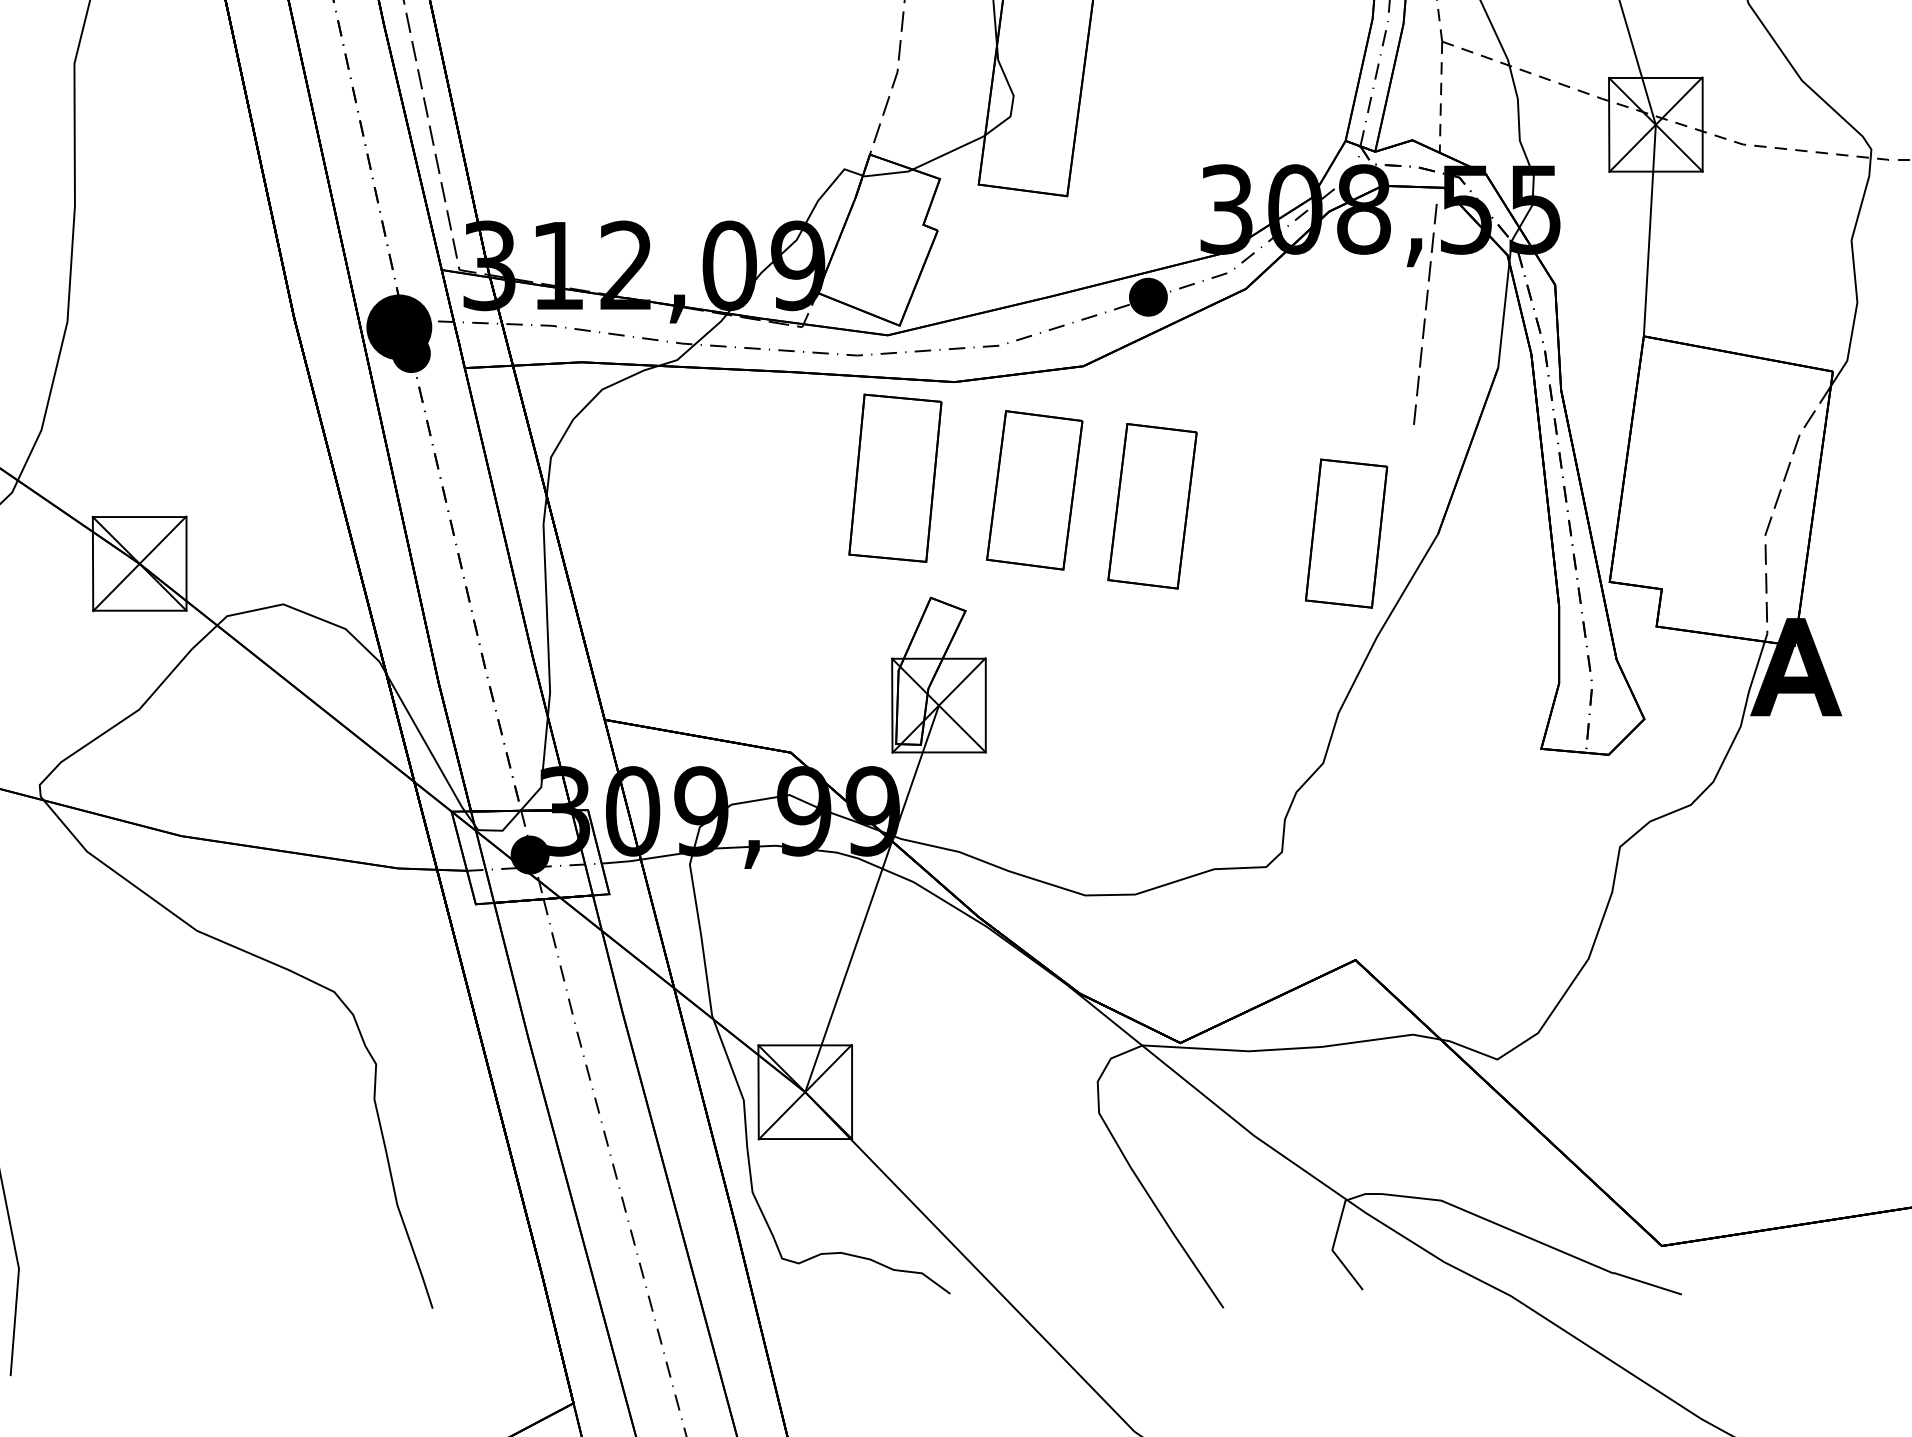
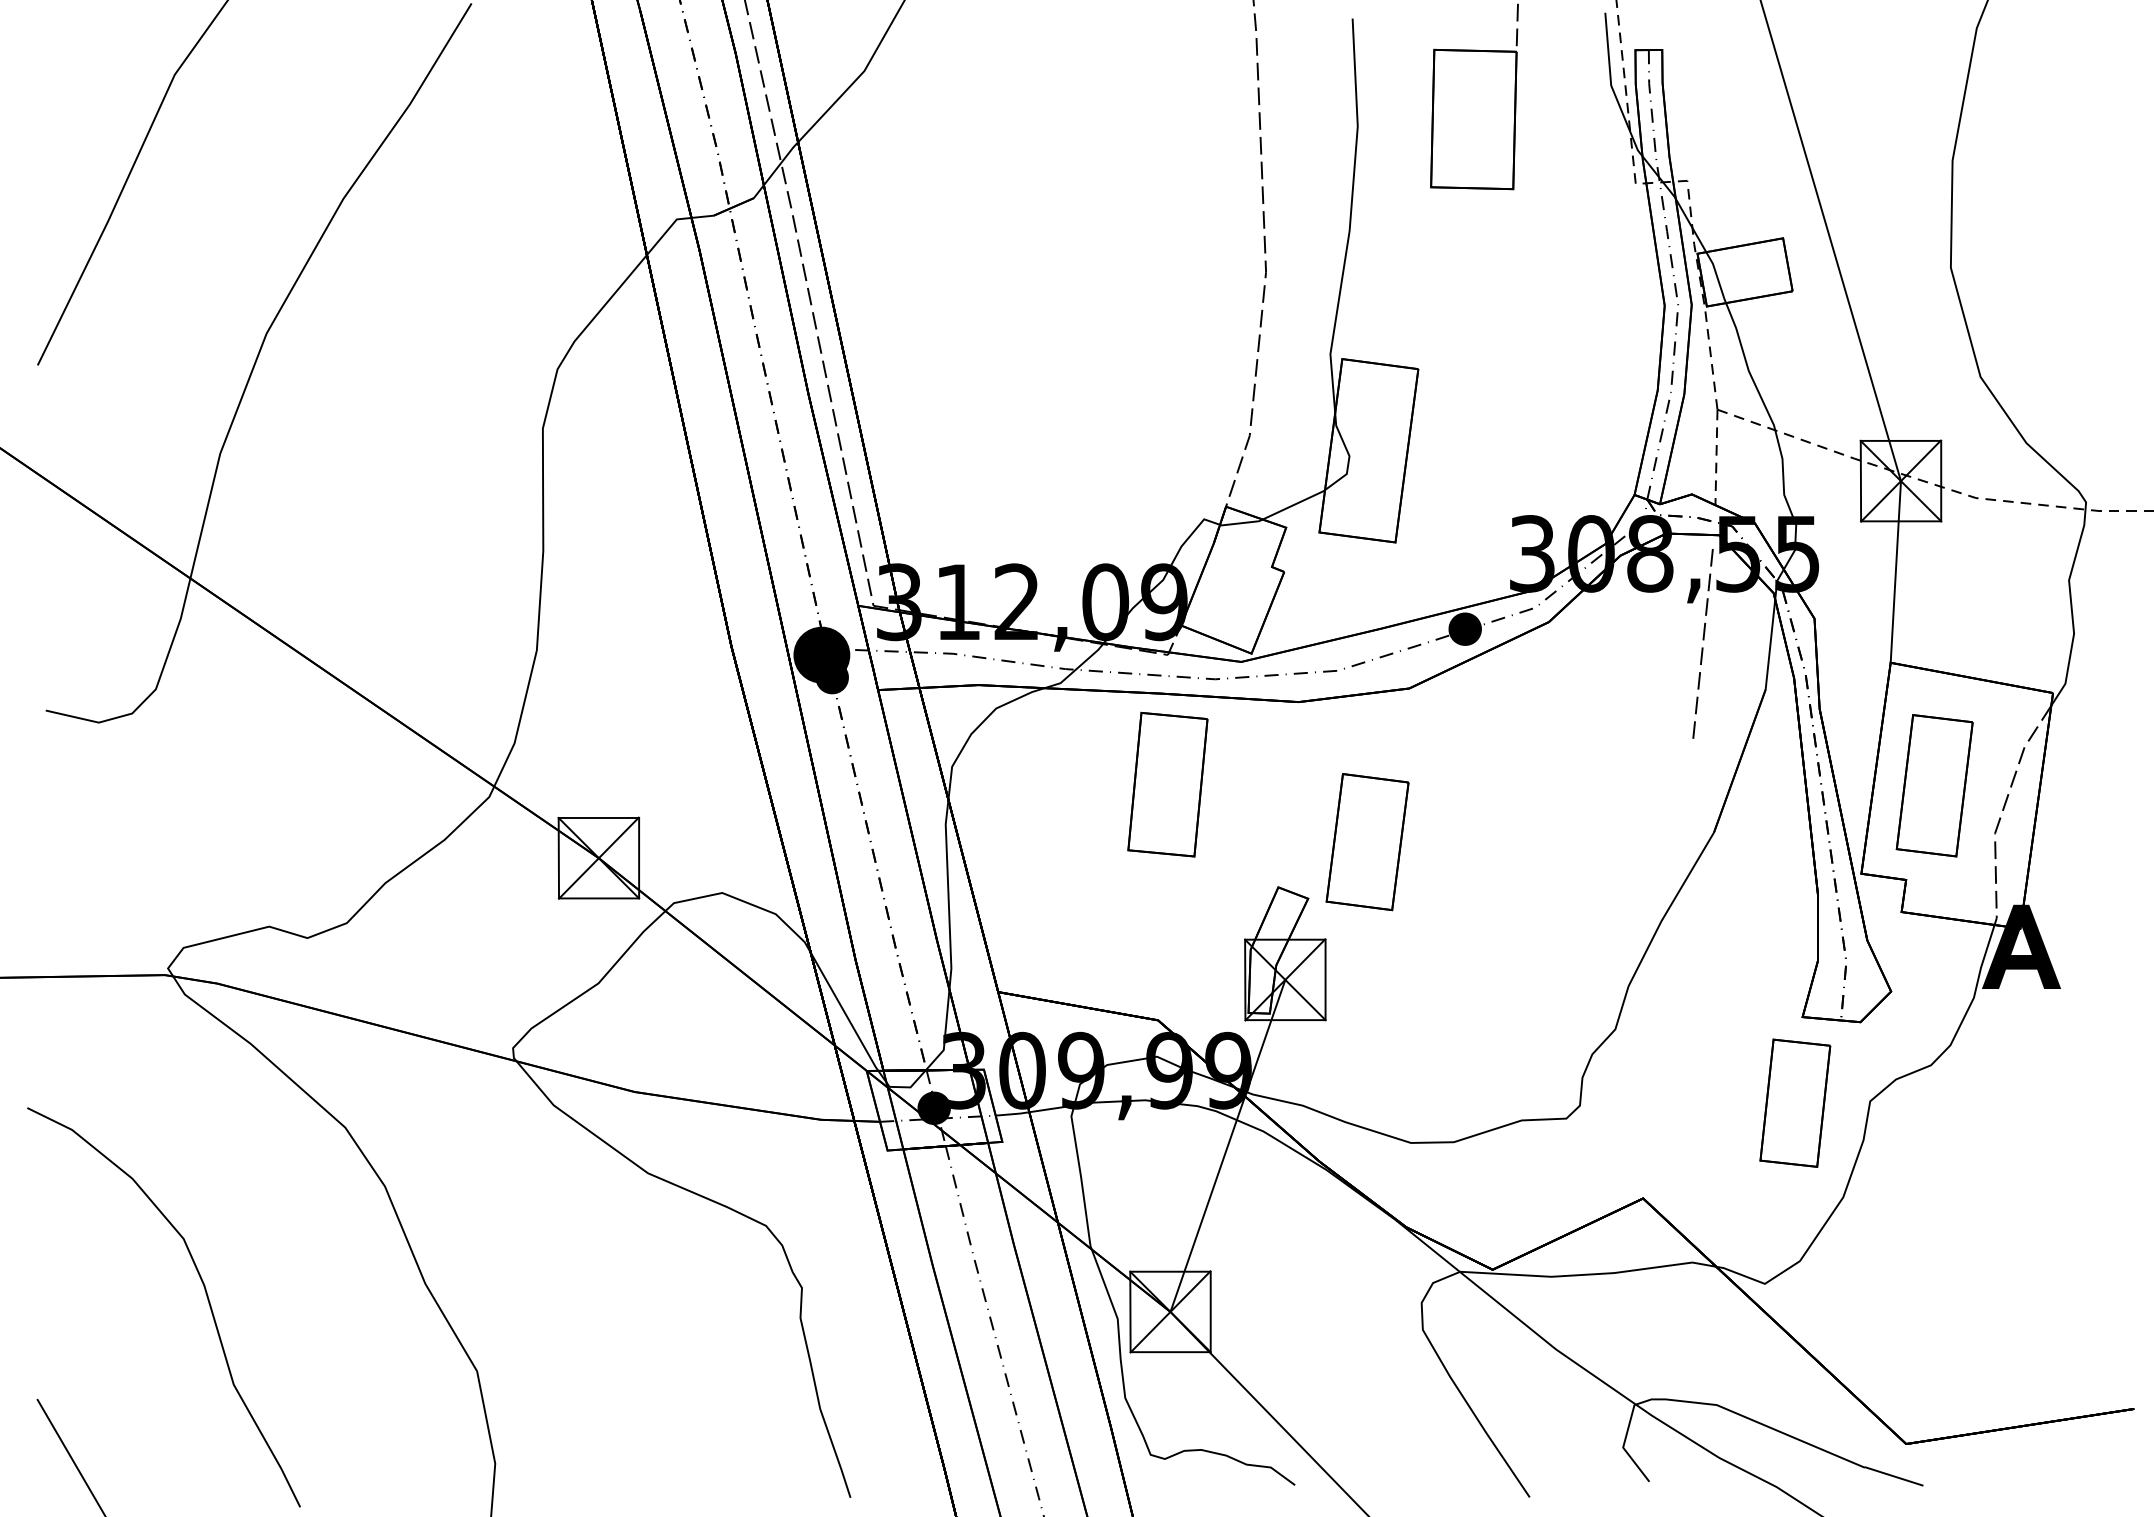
part: (894, 478) -> (1167, 784), moved
part: (1034, 490) -> (1367, 842), moved
part: (1152, 505) -> (1934, 785), moved
part: (1346, 532) -> (1795, 1102), moved

